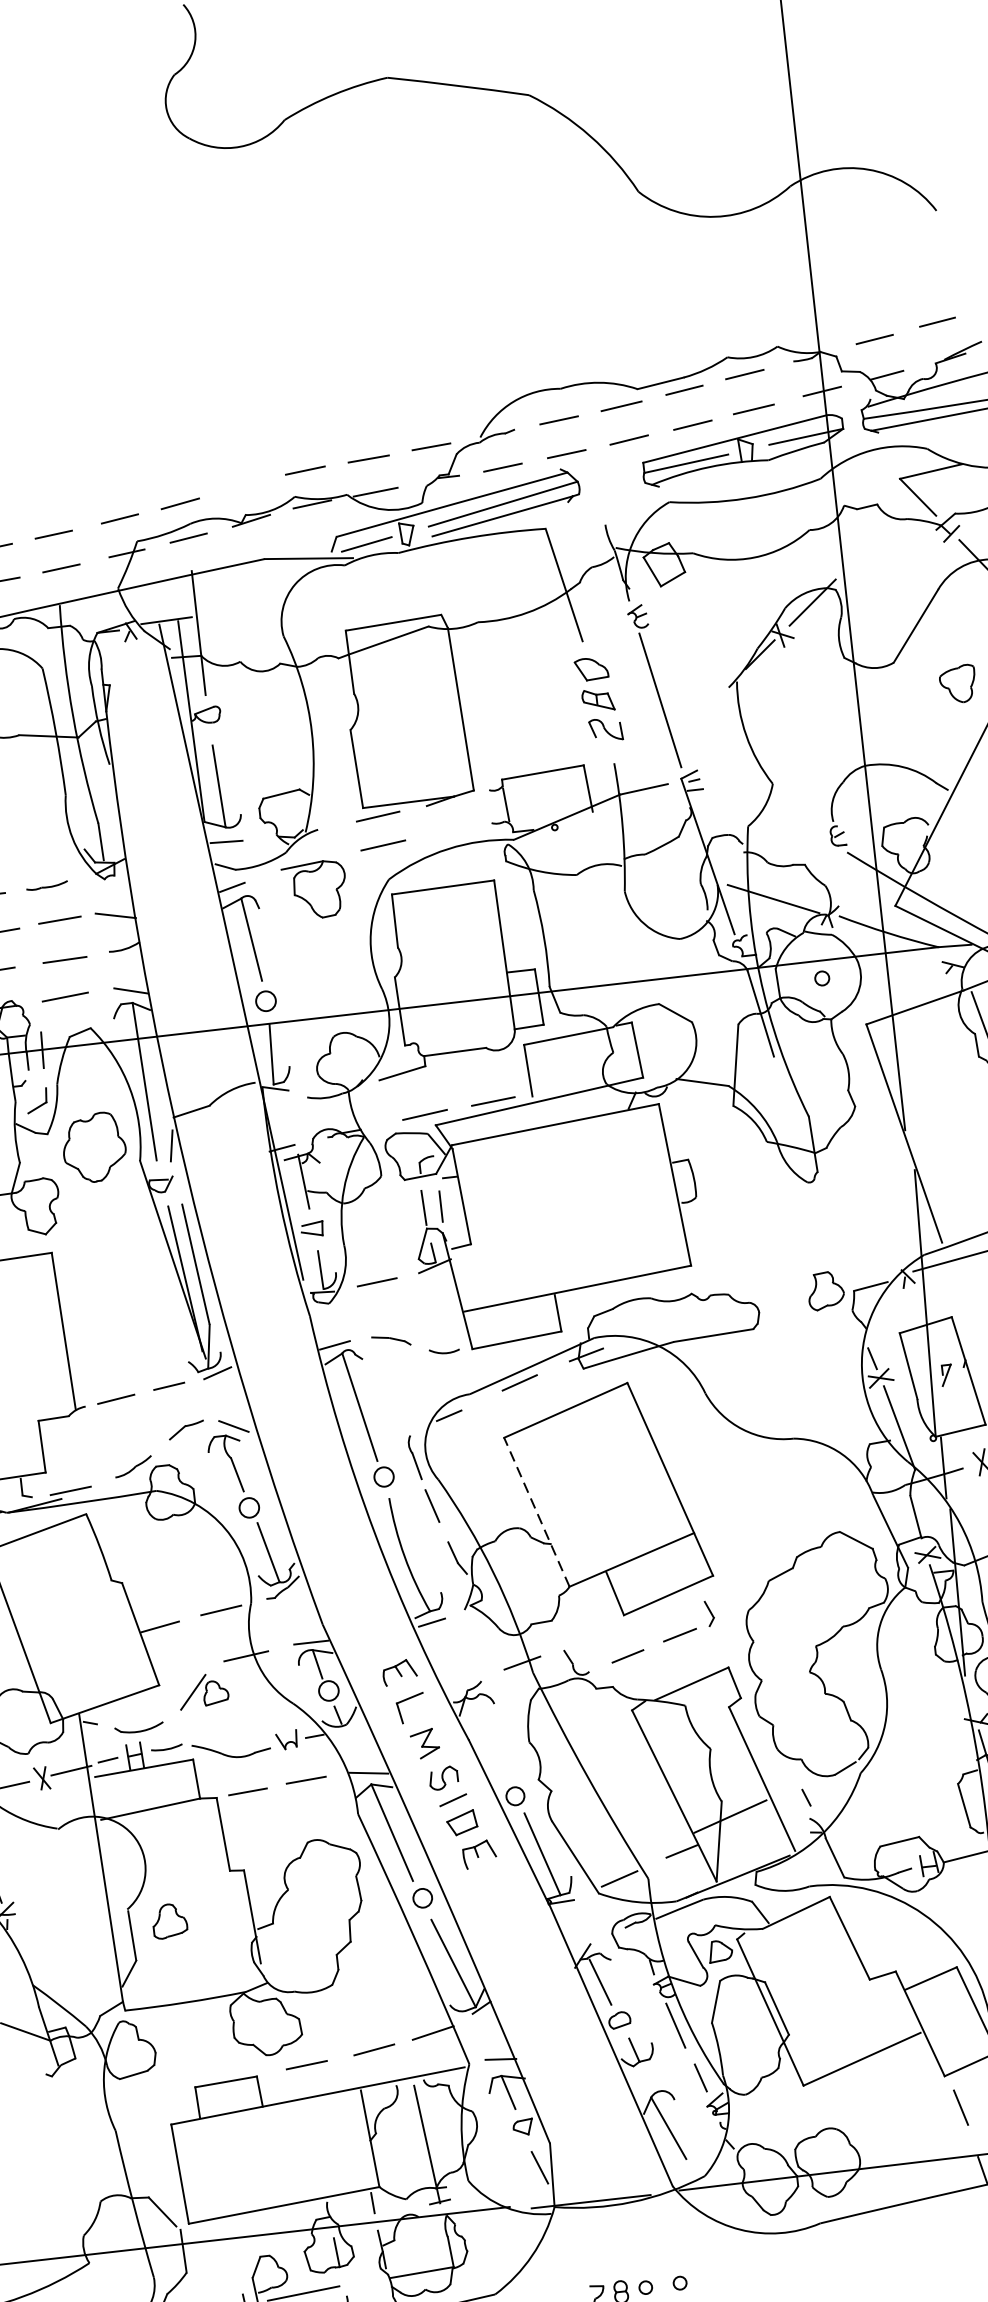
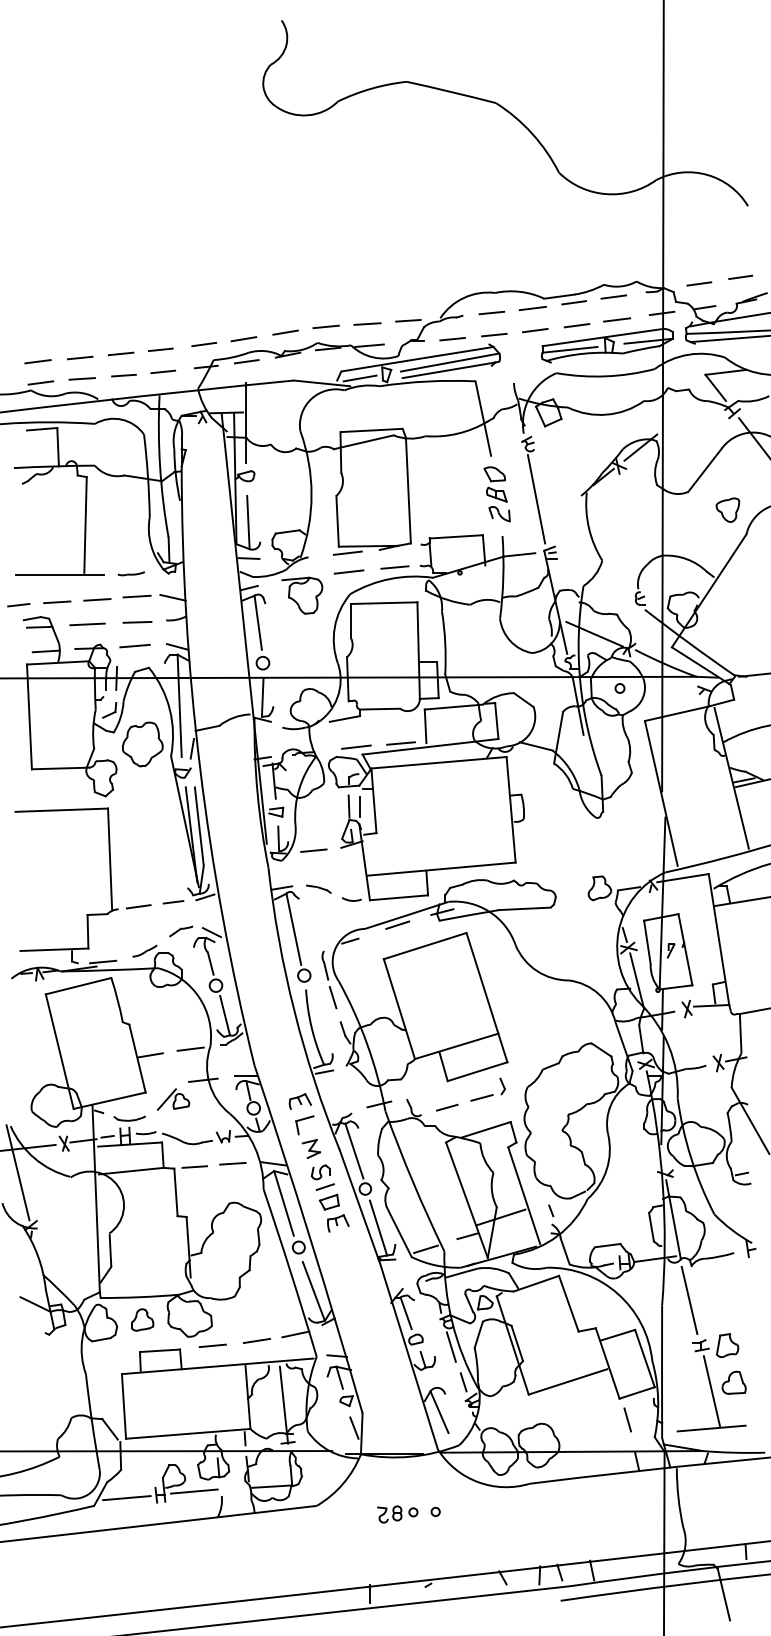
line: (243, 486) -> (285, 332), added
line: (452, 830) -> (394, 567), added
line: (536, 1511) -> (399, 1008), dashed -> solid
line: (491, 1738) -> (354, 1150), added
part: (169, 1920) -> (142, 1319), moved

